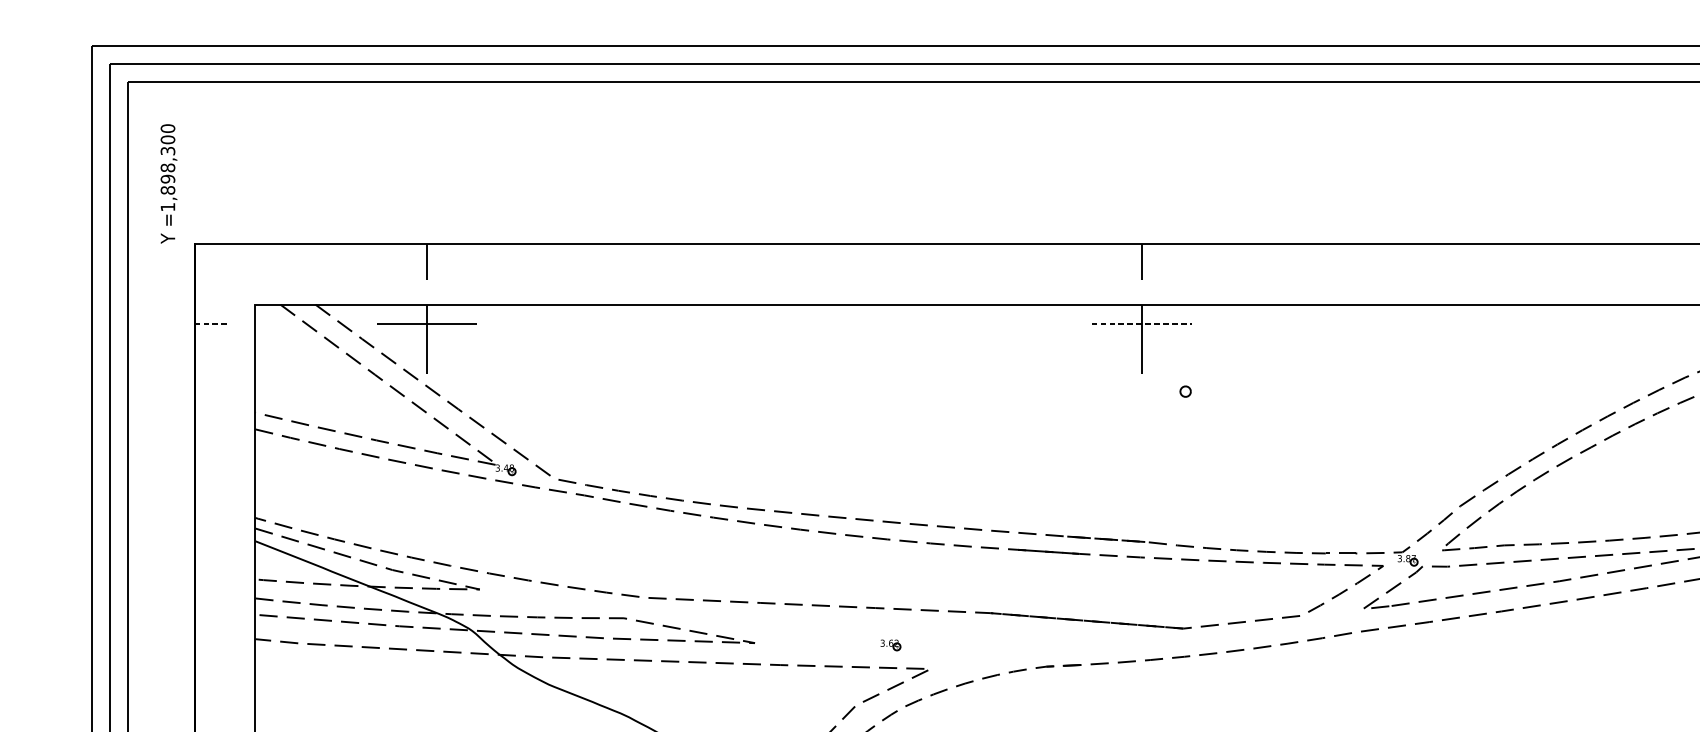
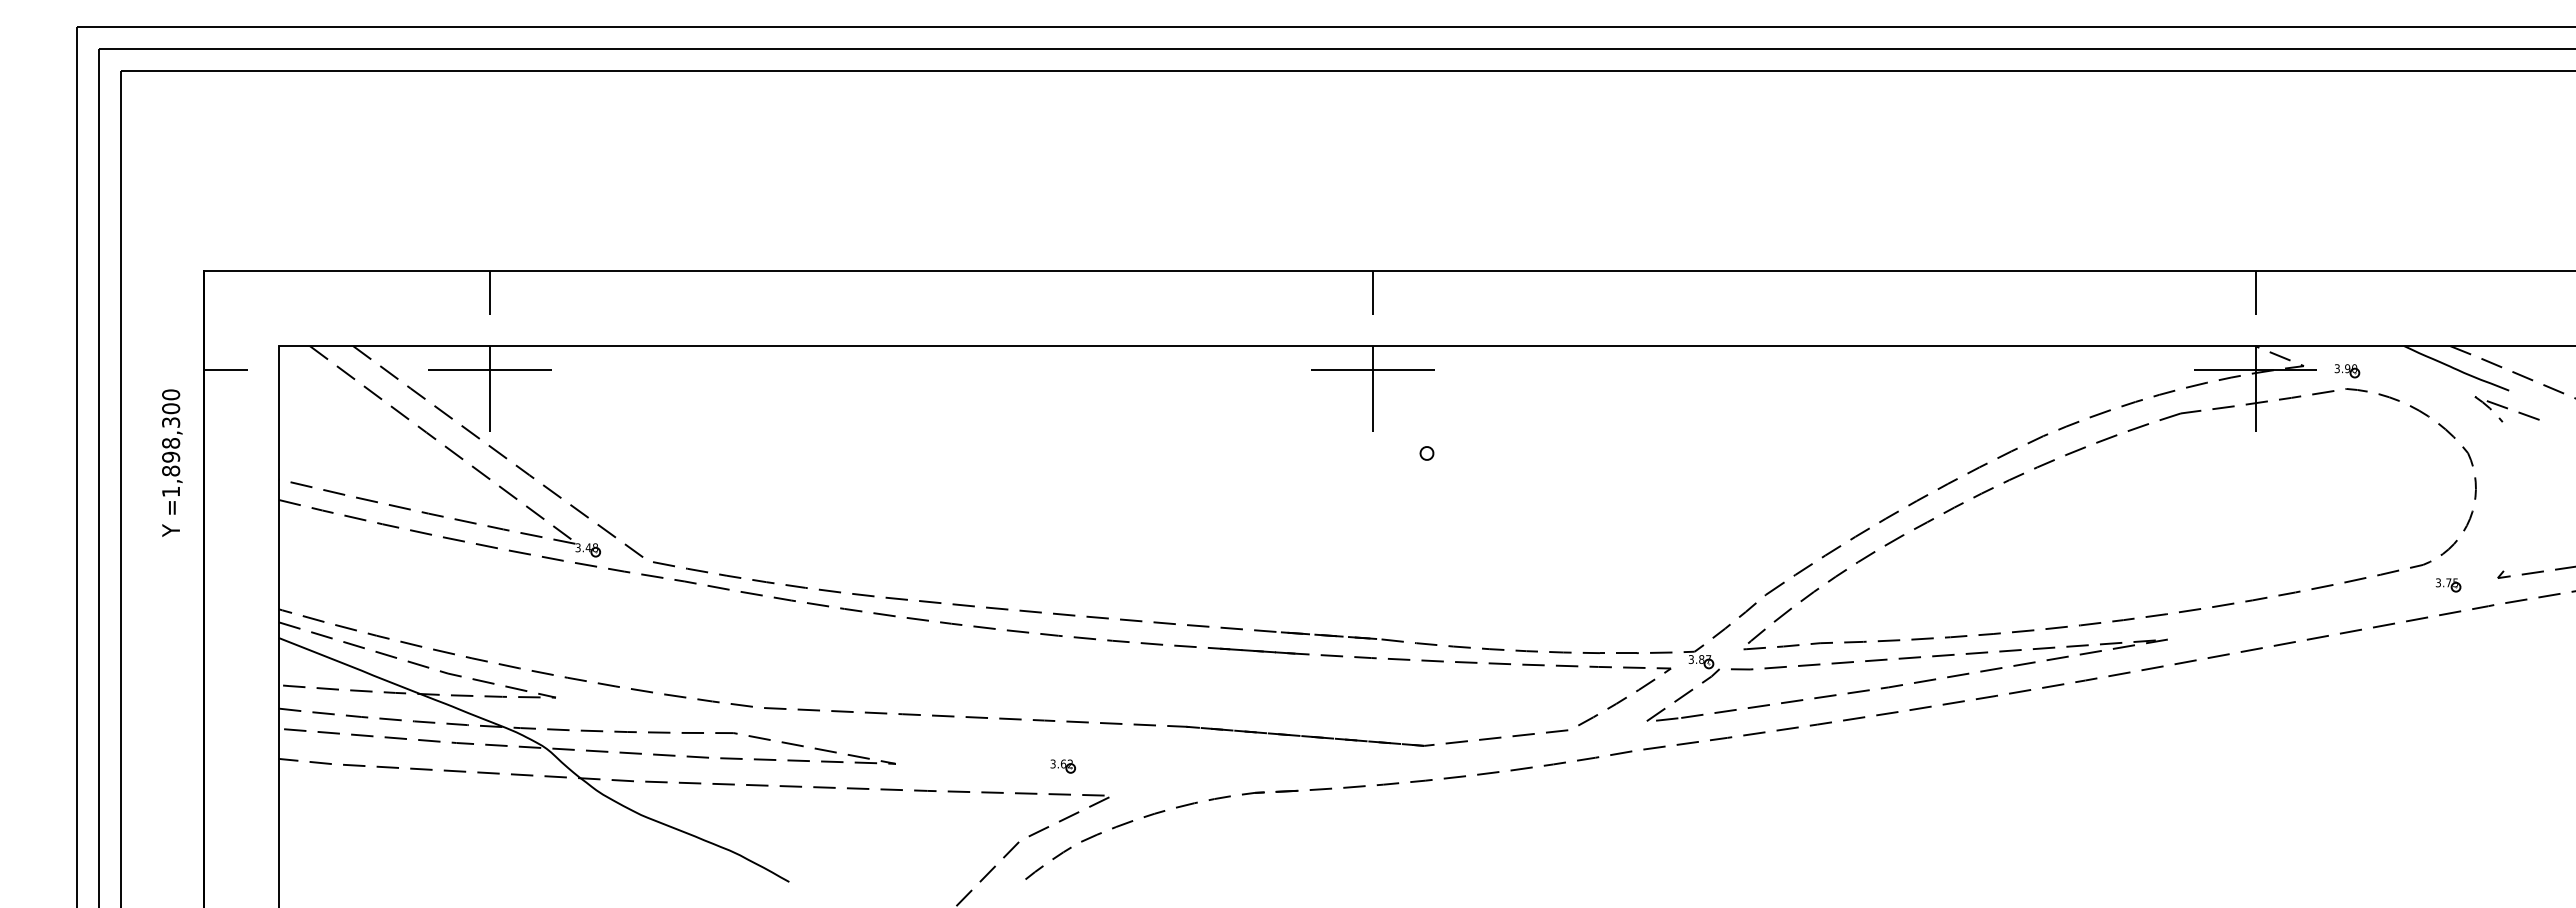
text: (169, 183) -> (172, 462), moved
line: (212, 323) -> (226, 369), dashed -> solid
line: (1141, 323) -> (1372, 369), dashed -> solid

